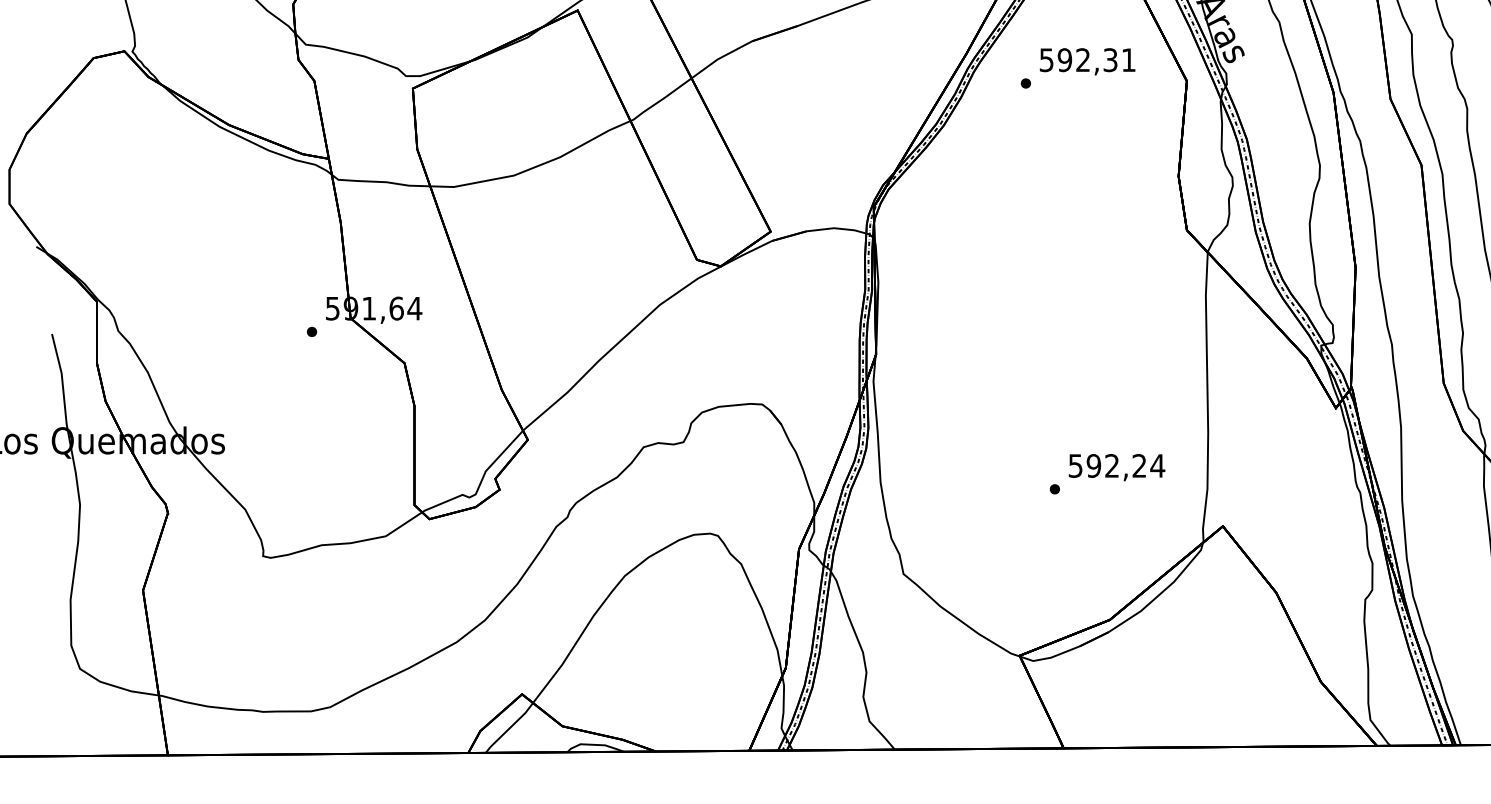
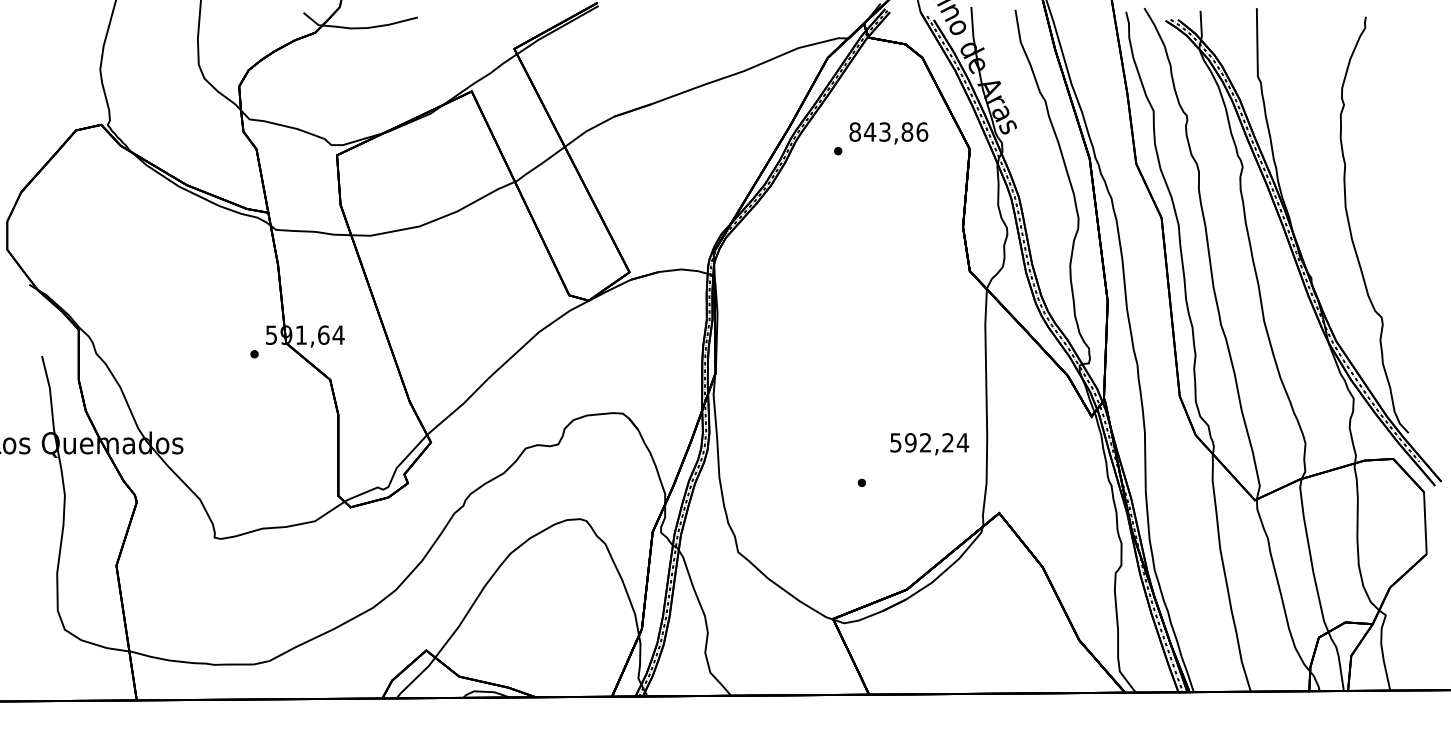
text: (1087, 59) -> (888, 131), 592,31 -> 843,86
text: (1116, 468) -> (929, 444), moved

